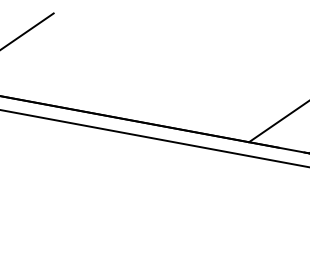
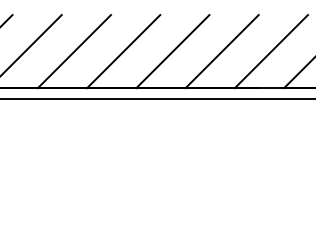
line: (61, 60) -> (74, 51), added
line: (121, 72) -> (123, 51), added
line: (181, 83) -> (172, 51), added
line: (240, 94) -> (221, 51), added

